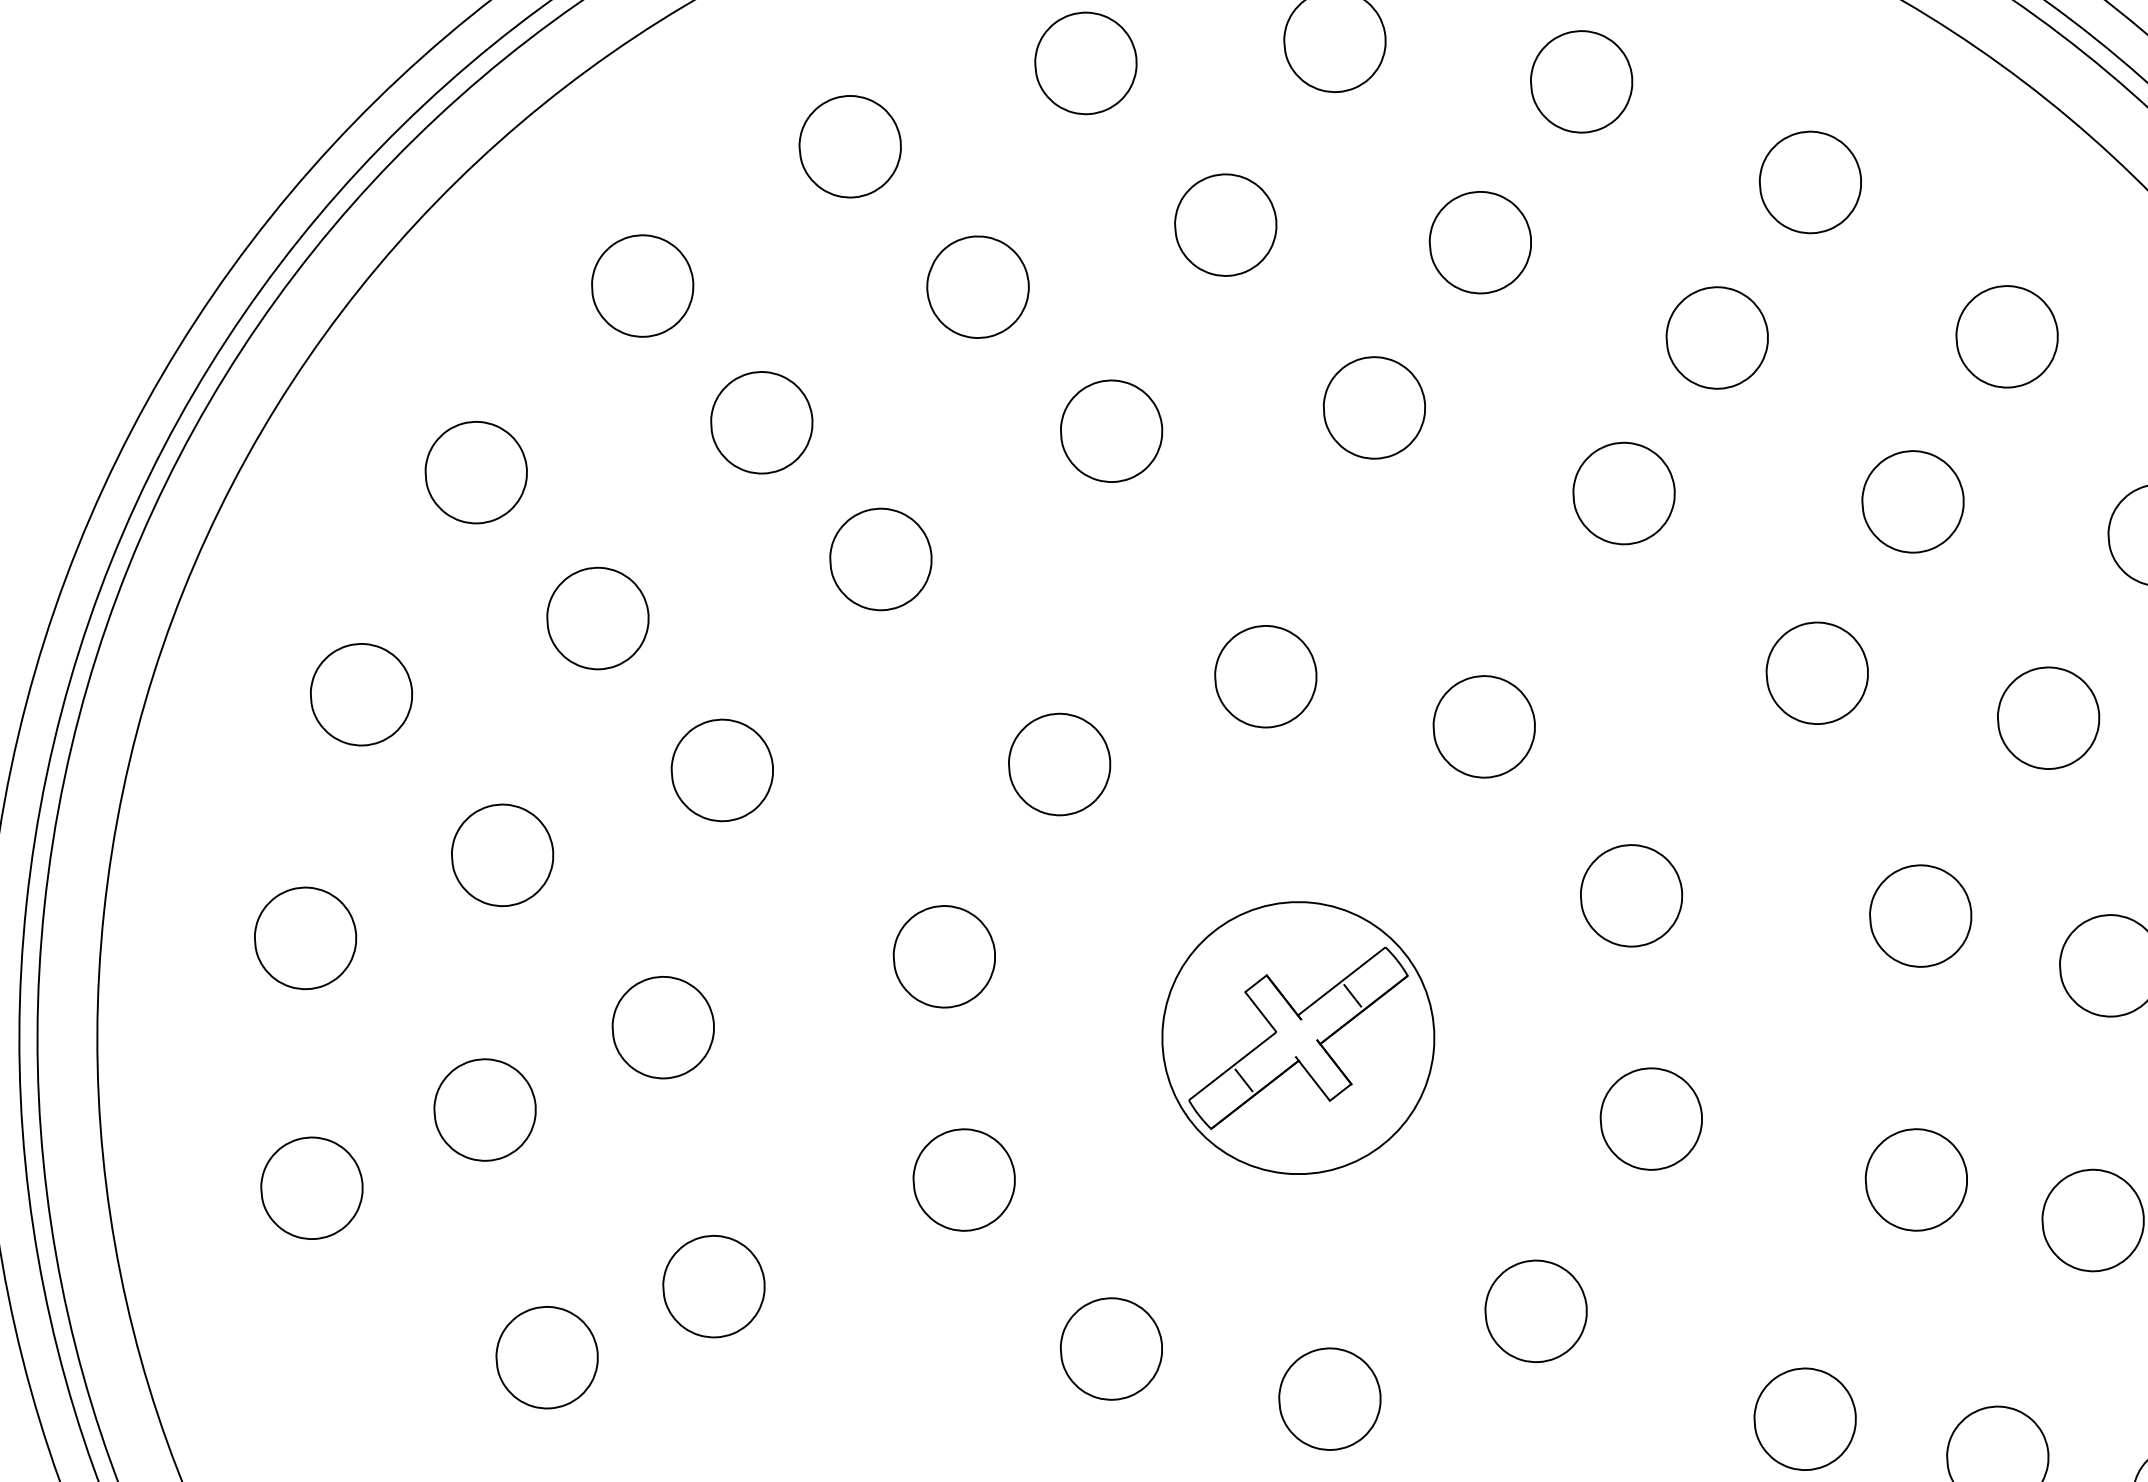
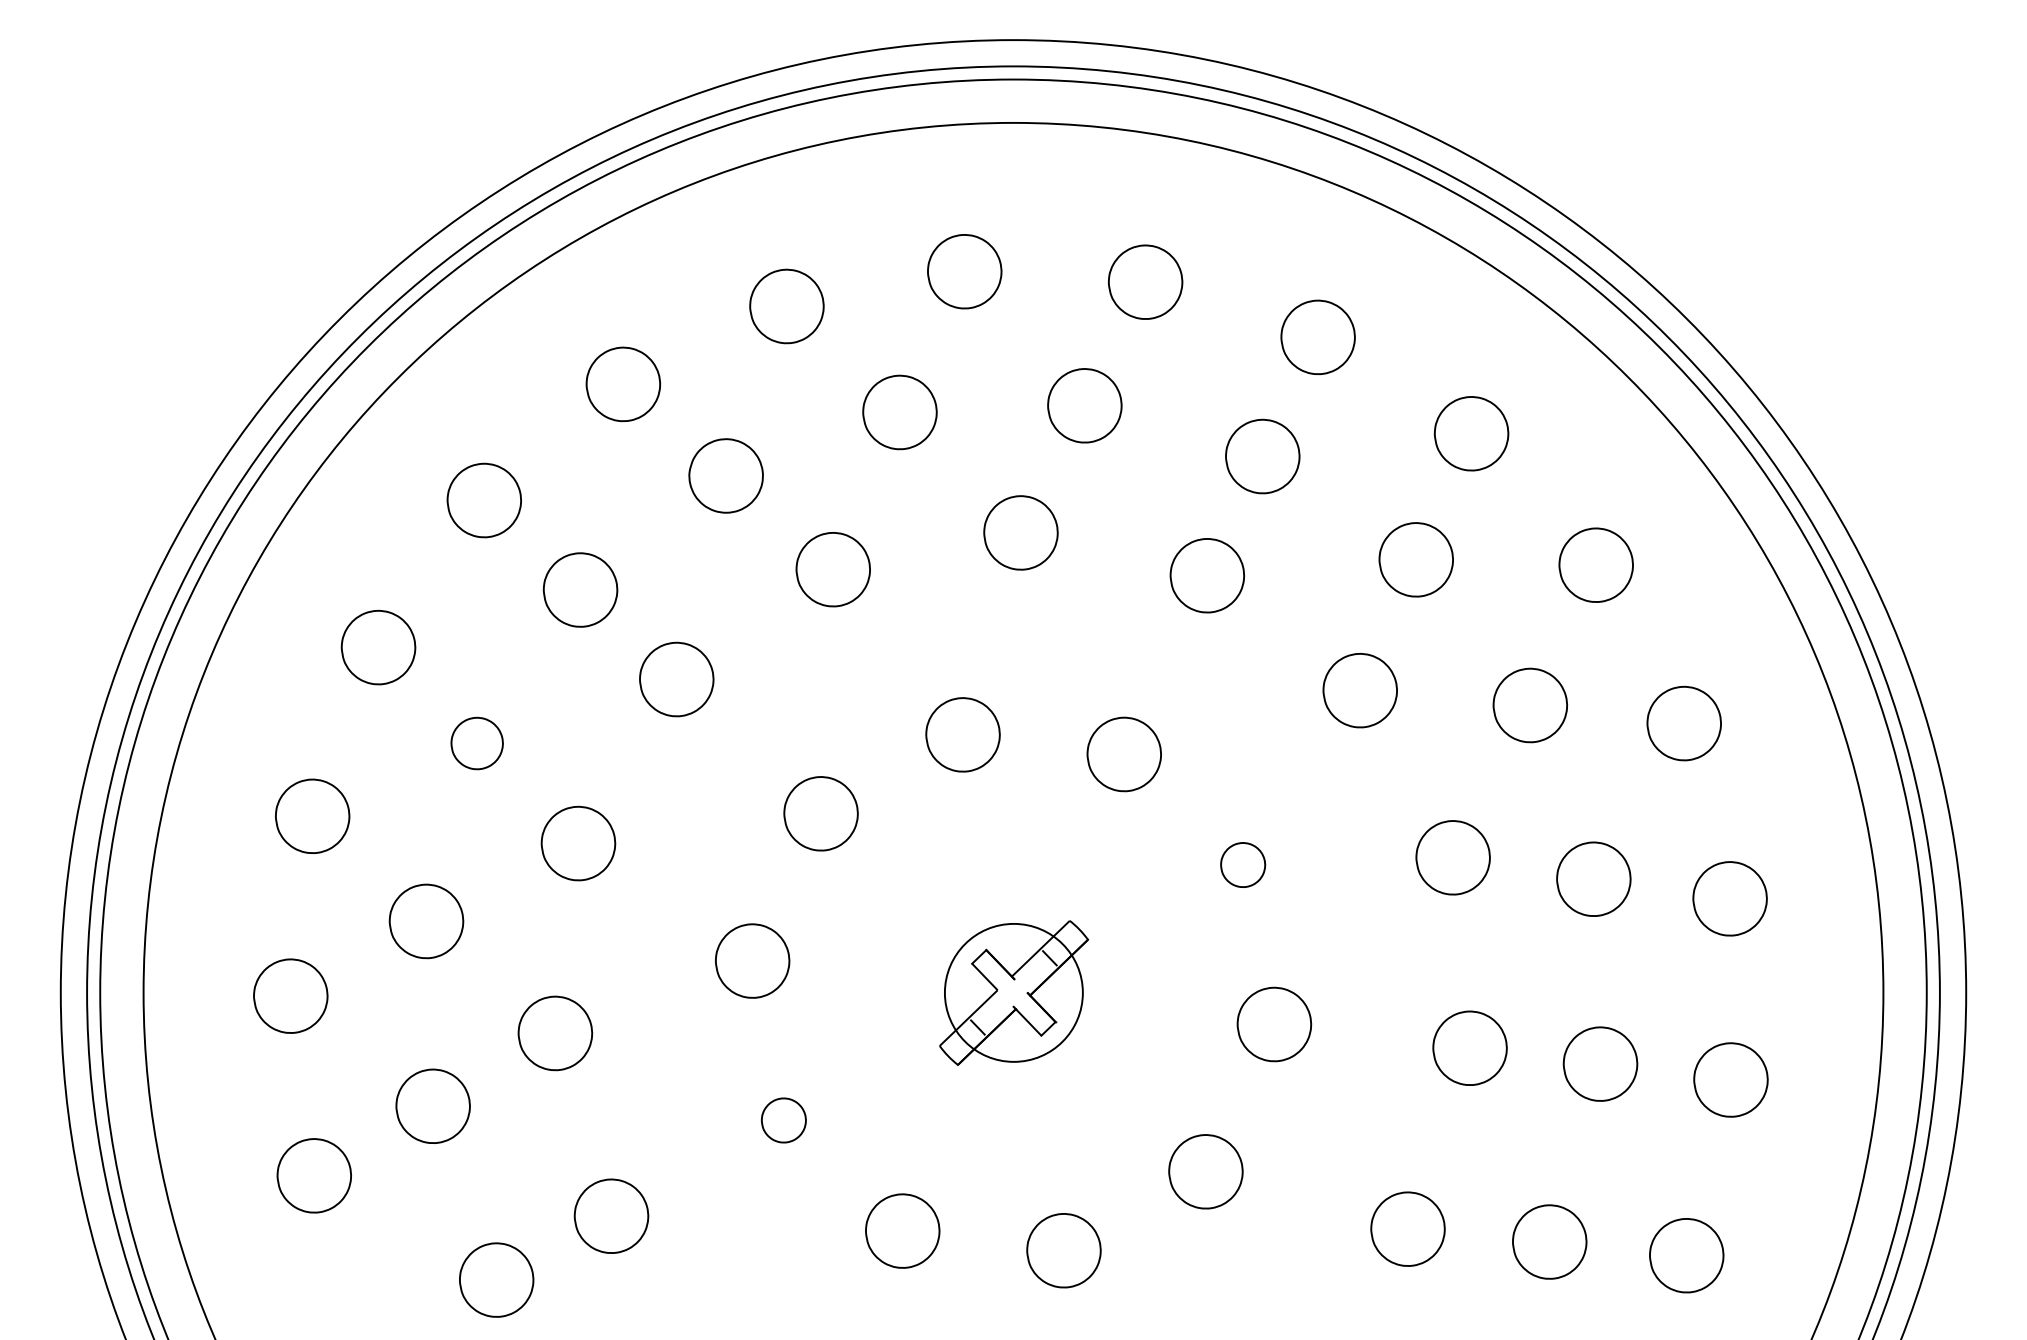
part: (596, 618) -> (476, 743), size x0.7
part: (1630, 894) -> (1242, 864), size x0.6
circle: (1297, 1037) -> (1013, 992), size x0.7
part: (963, 1180) -> (783, 1120), size x0.6

